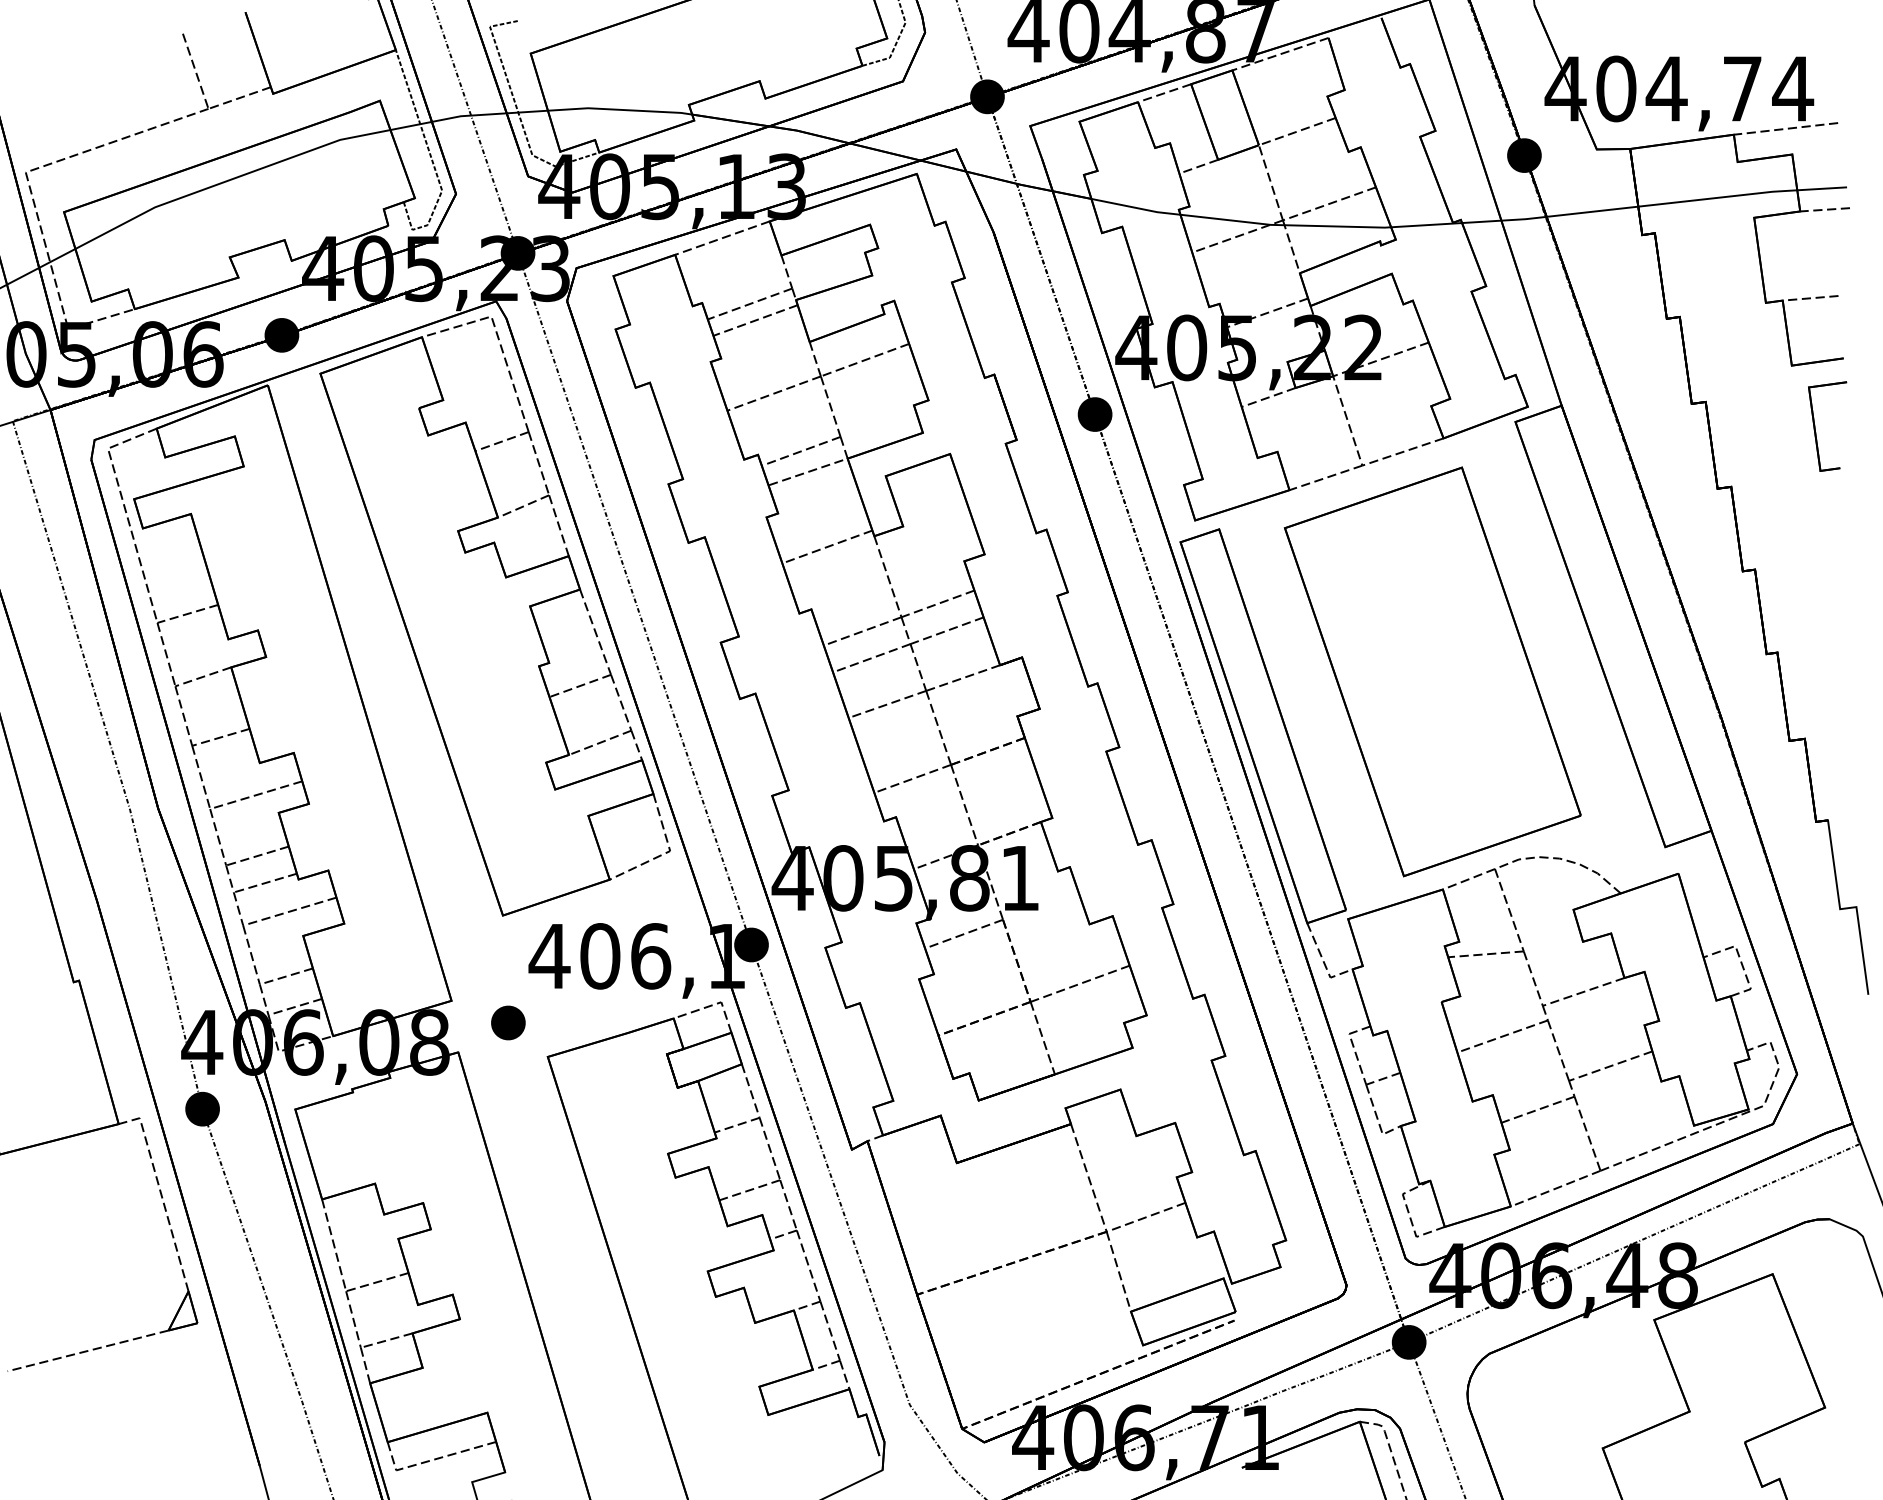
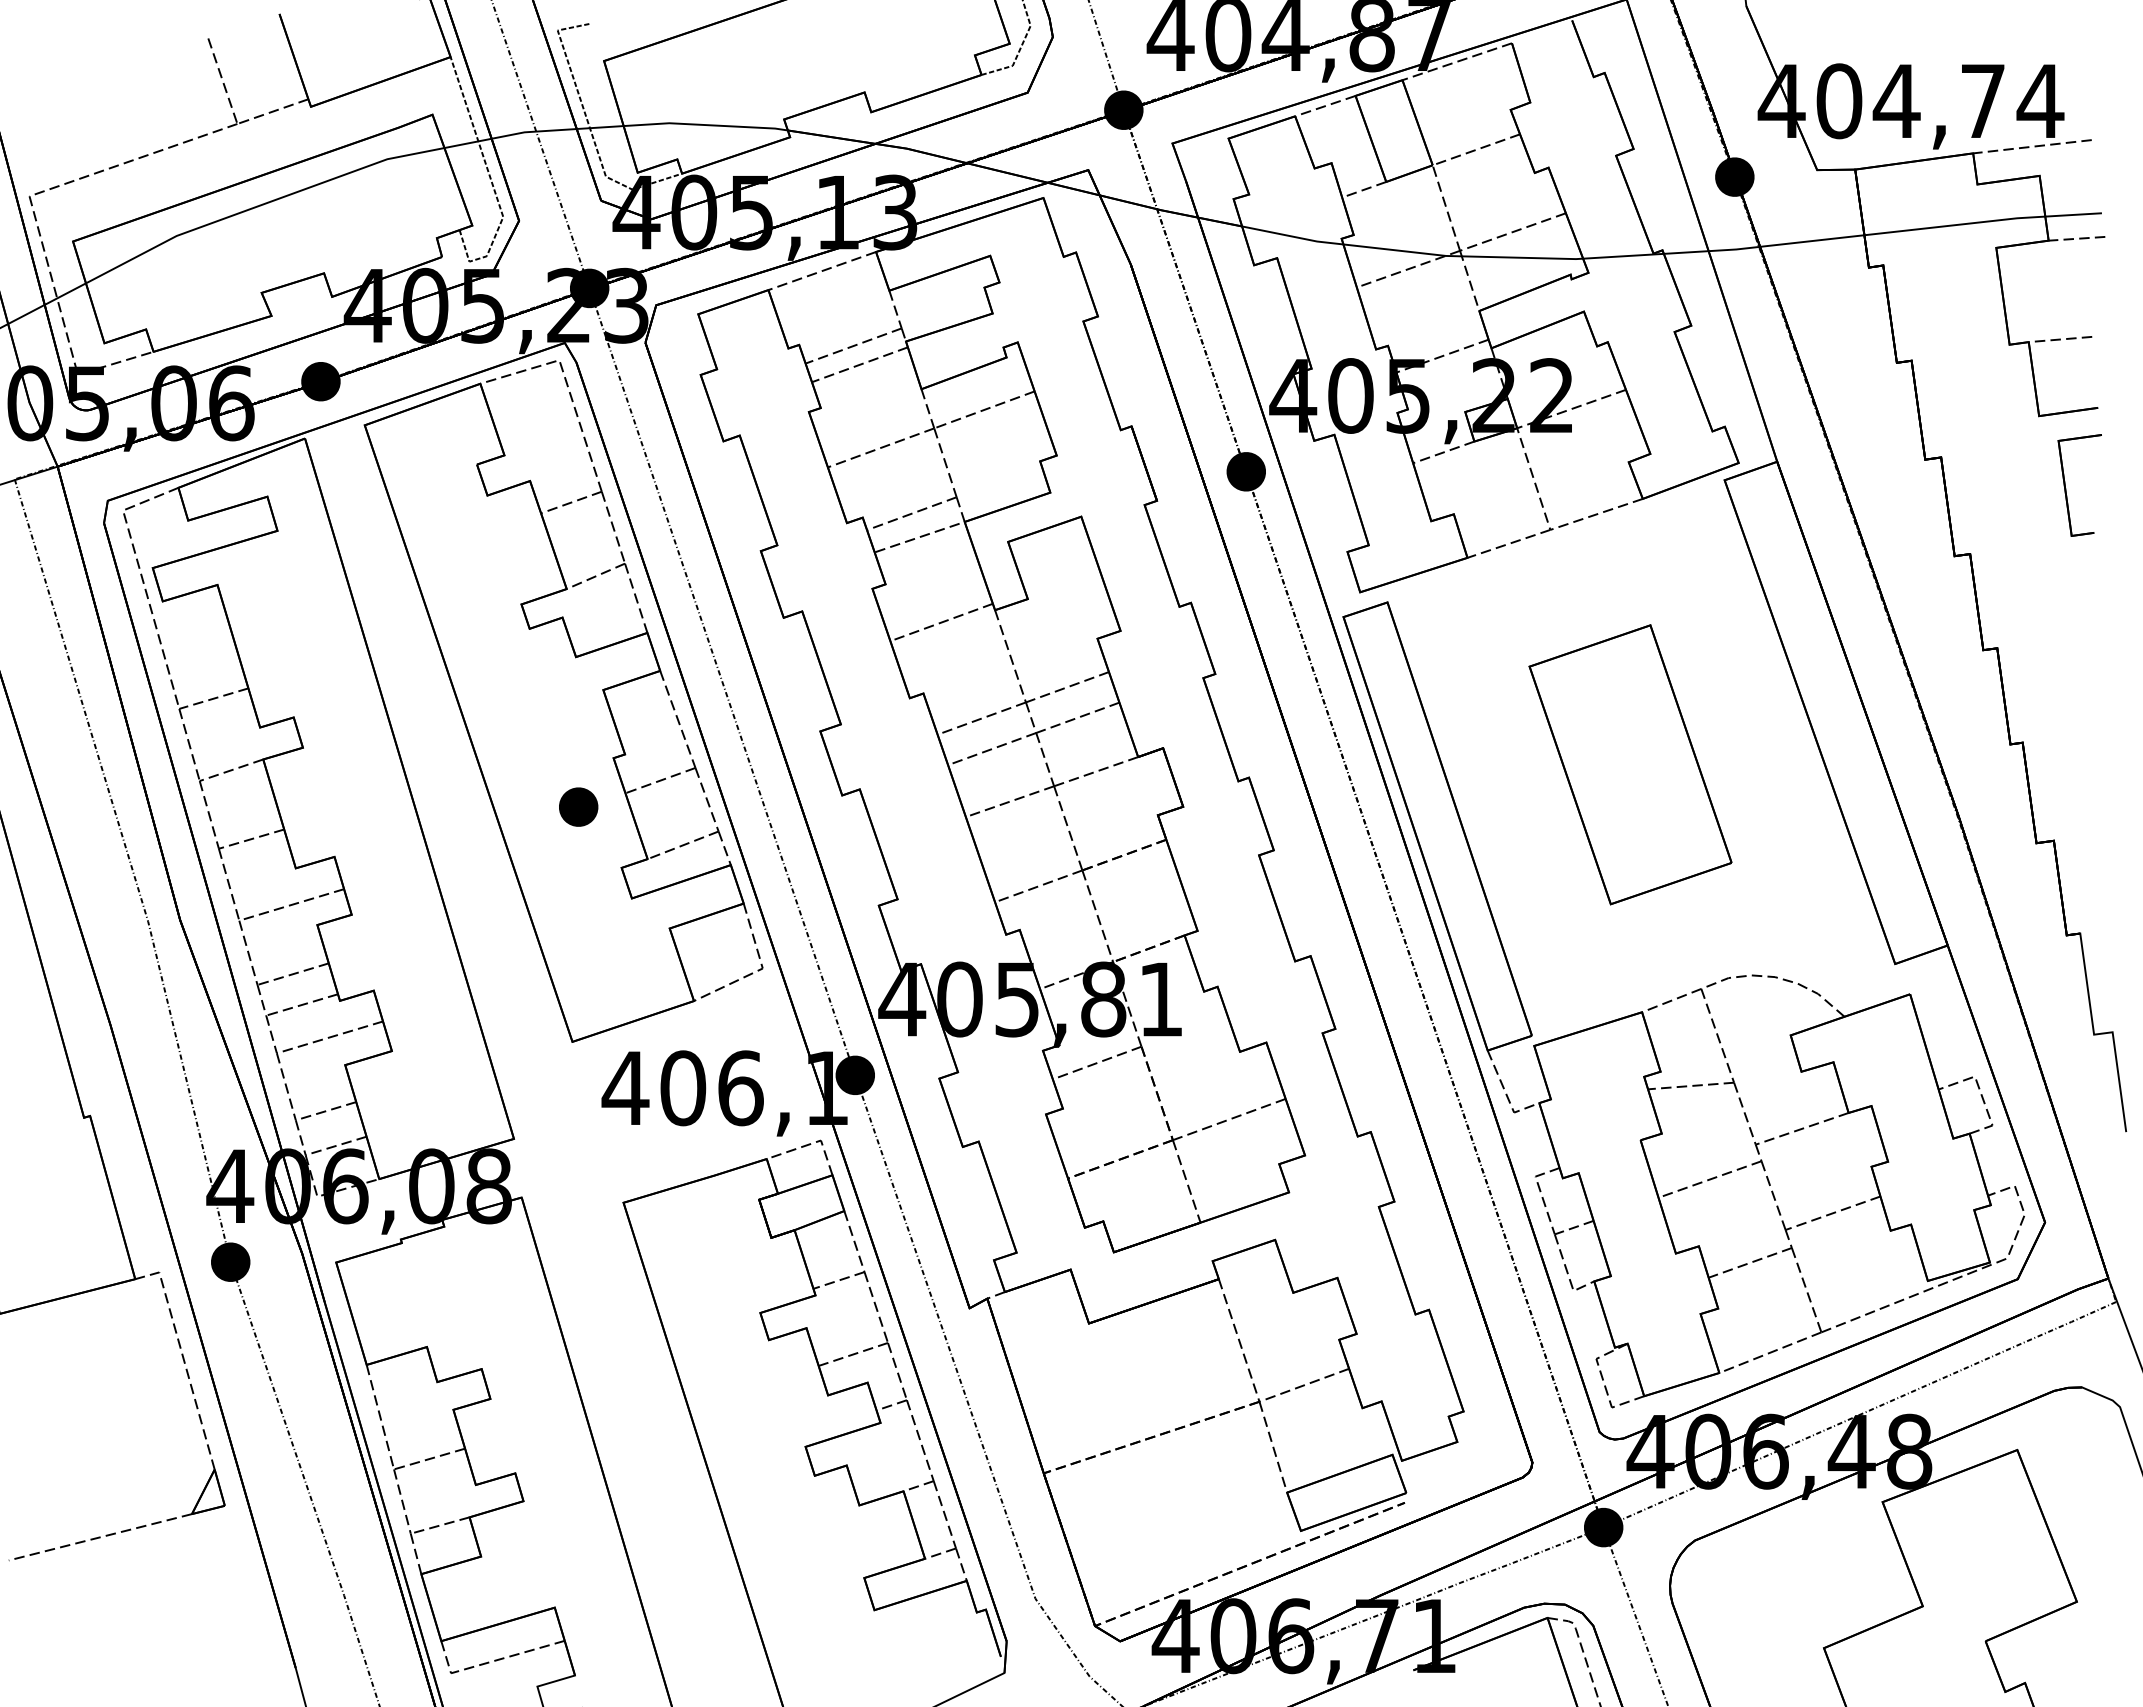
part: (1432, 671) -> (1630, 764), size x0.6
part: (508, 1022) -> (578, 806), moved

